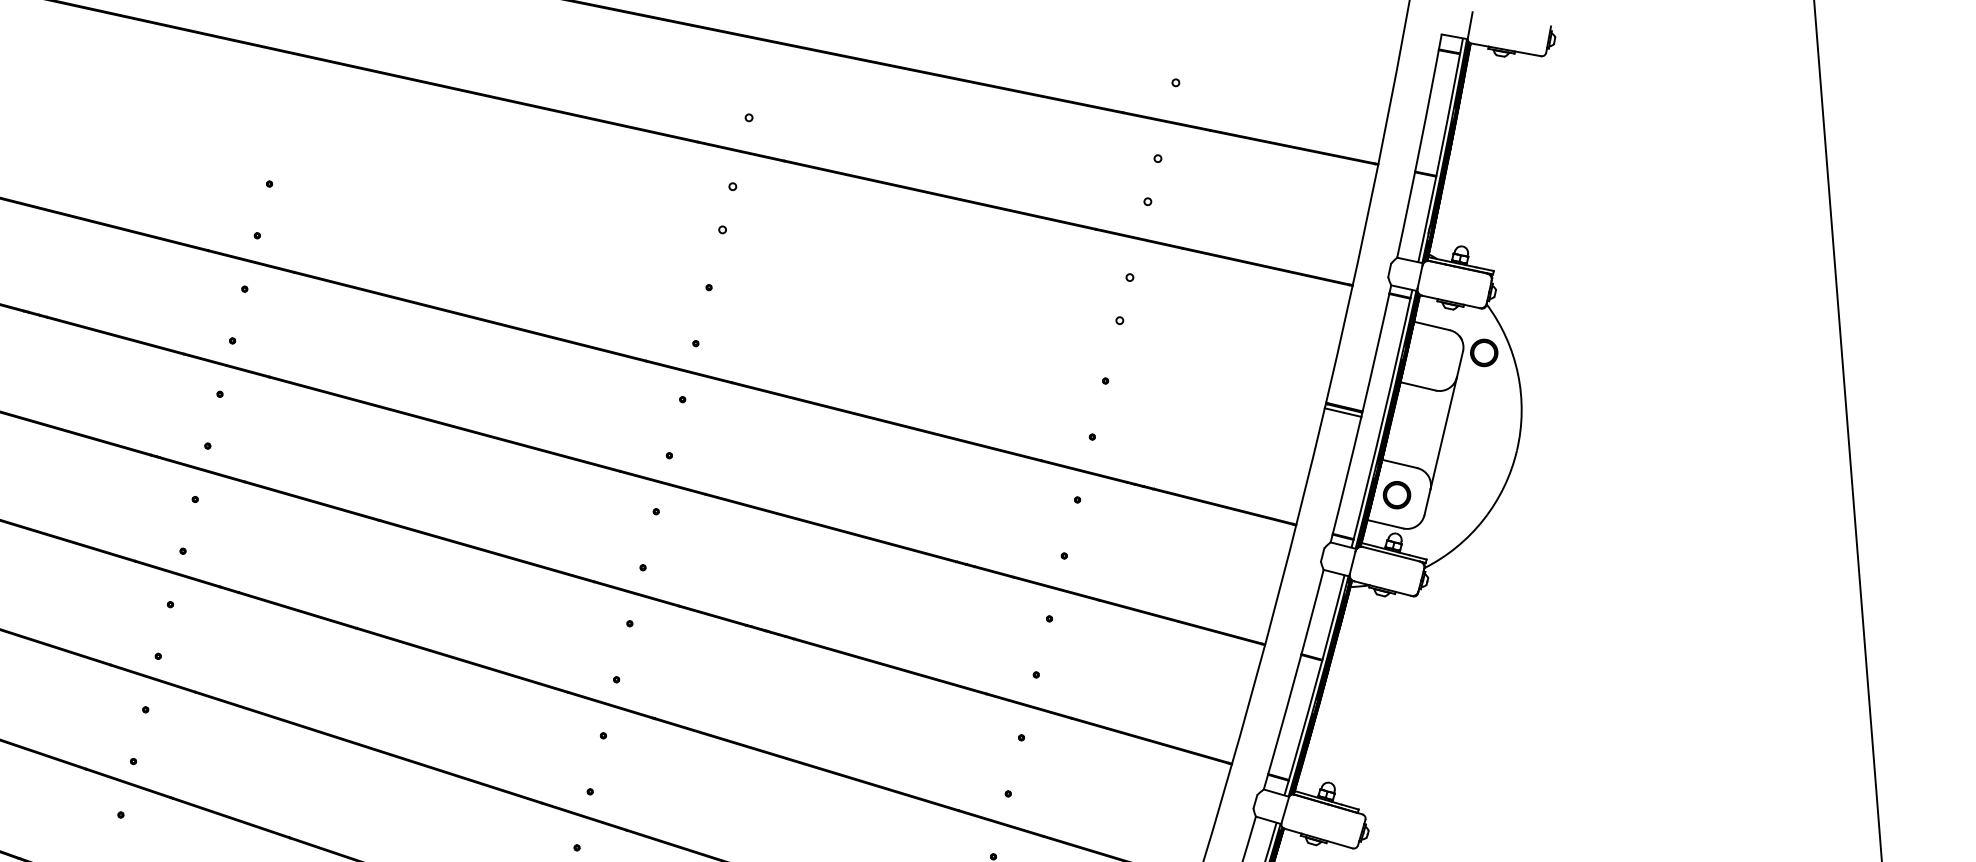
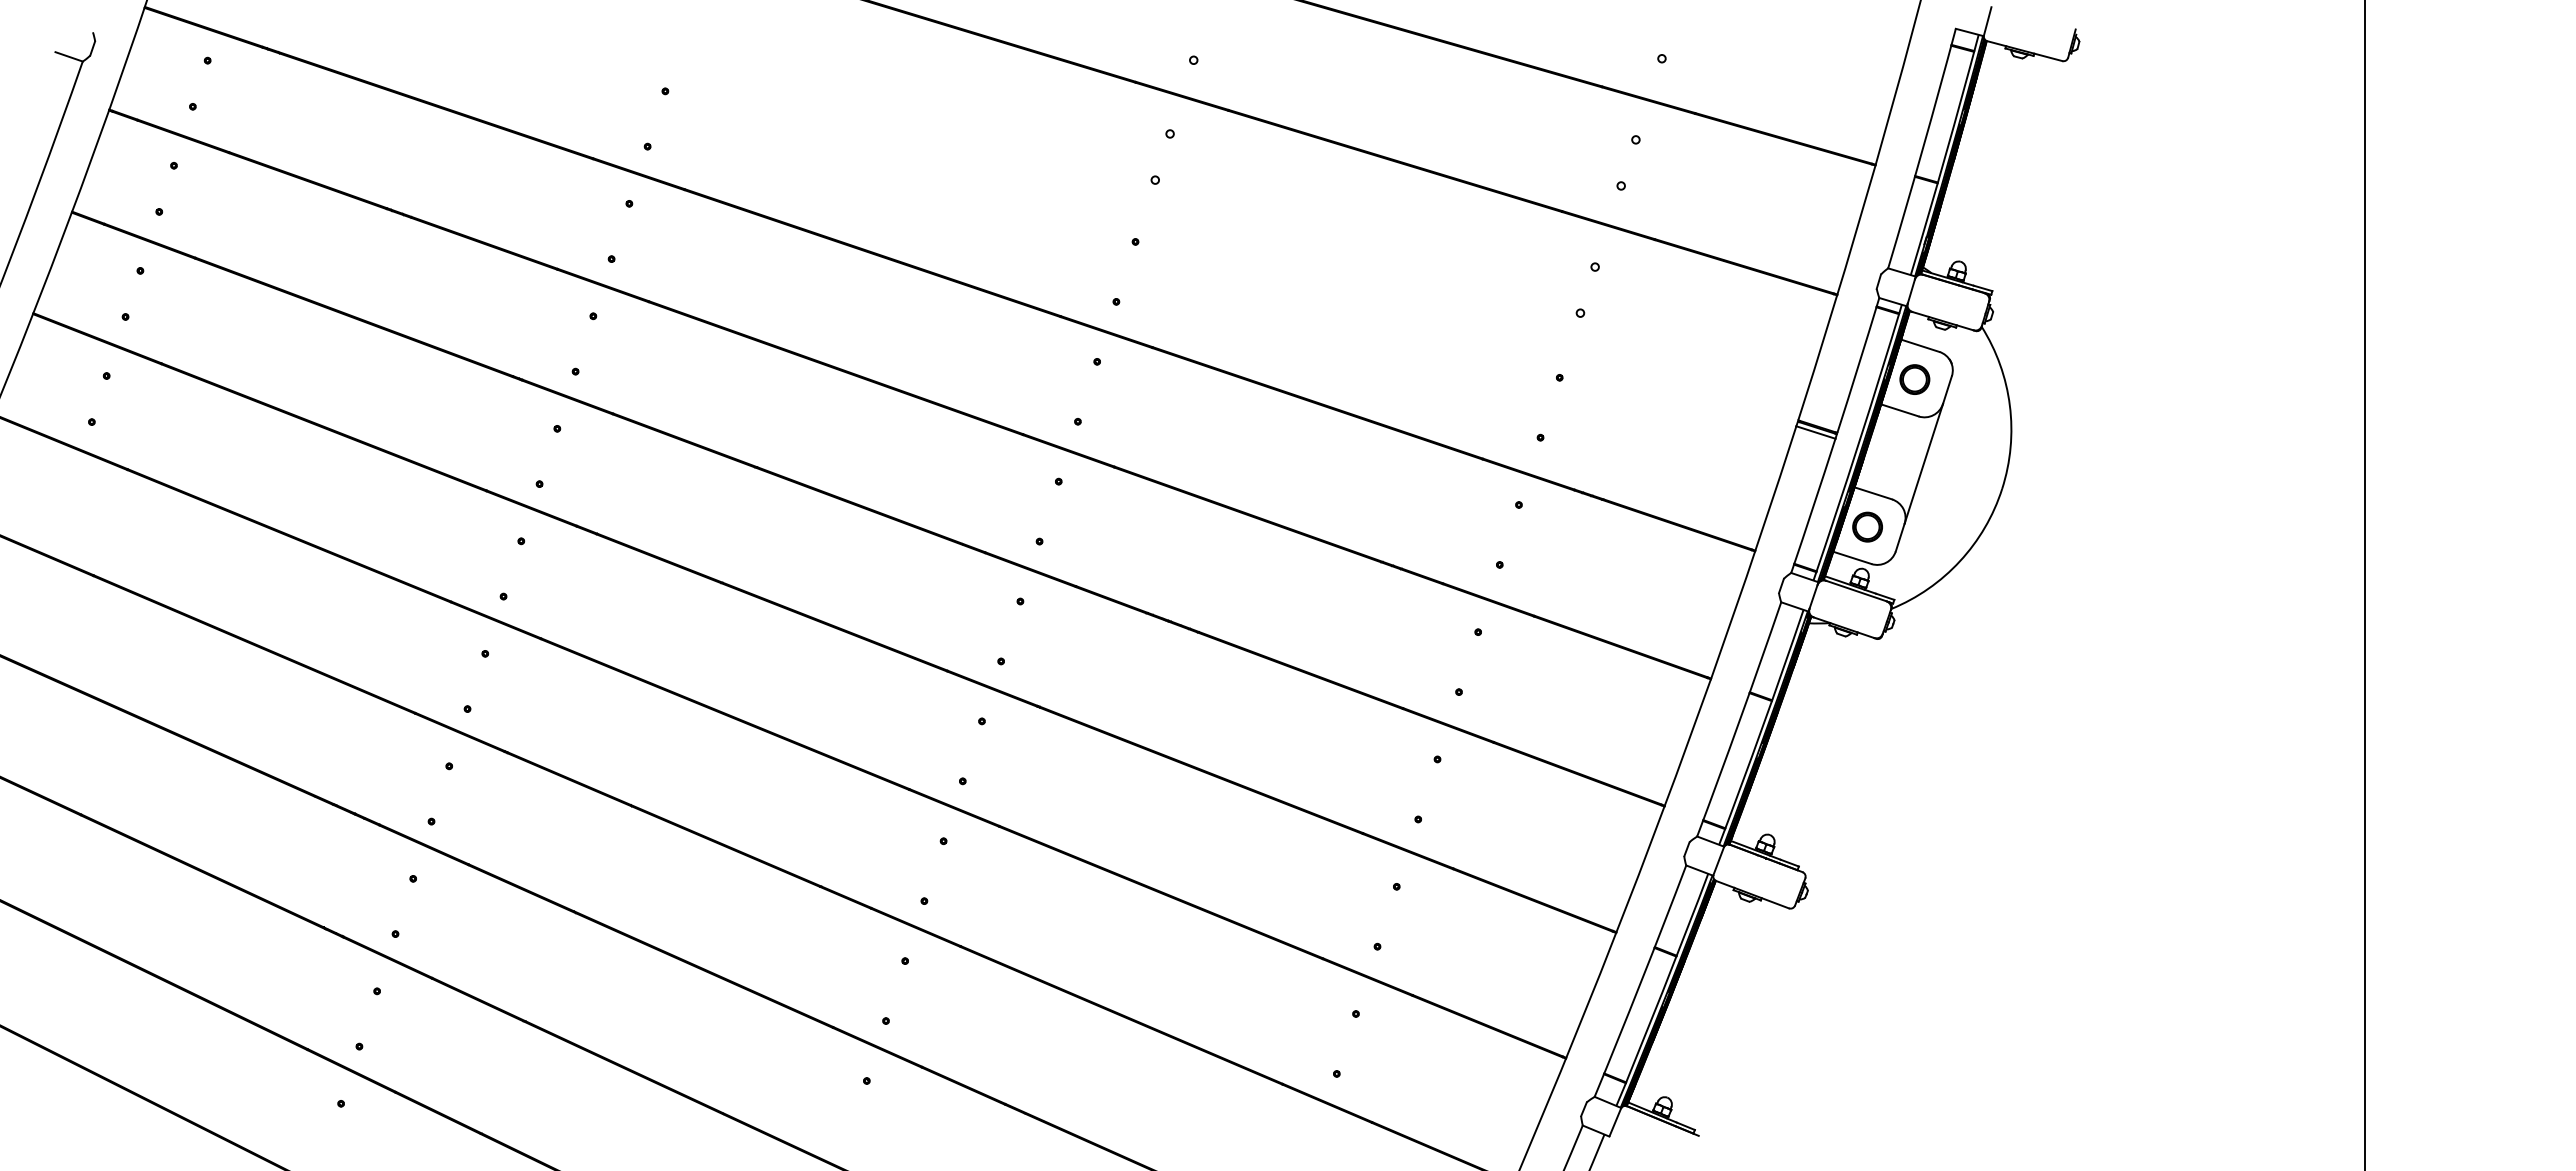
part: (1483, 352) -> (1914, 379), moved

